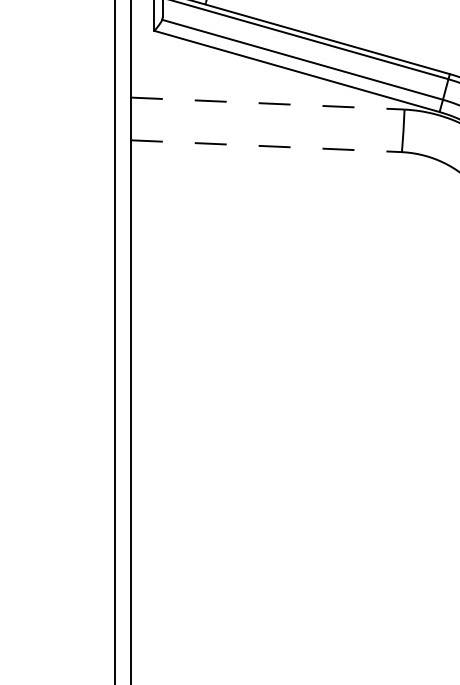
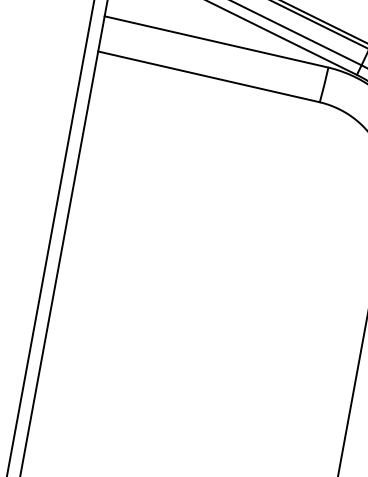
line: (267, 103) -> (216, 41), dashed -> solid
line: (266, 146) -> (209, 77), dashed -> solid

